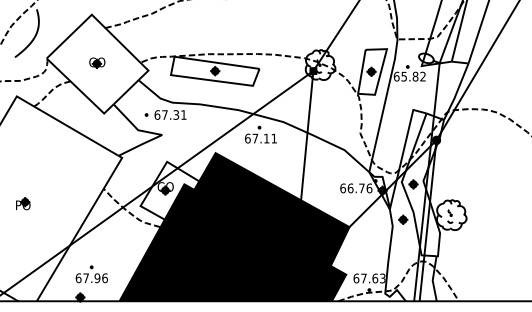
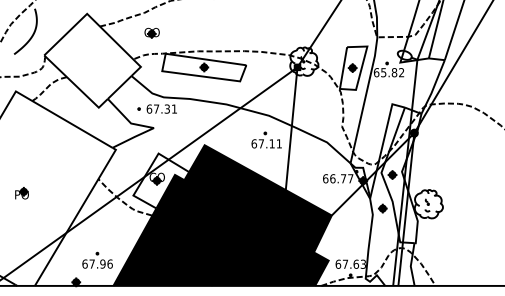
part: (97, 62) -> (152, 32), moved
part: (260, 134) -> (266, 139), moved
text: (369, 188) -> (350, 178), 66.76 -> 66.77
part: (91, 274) -> (97, 260), moved

